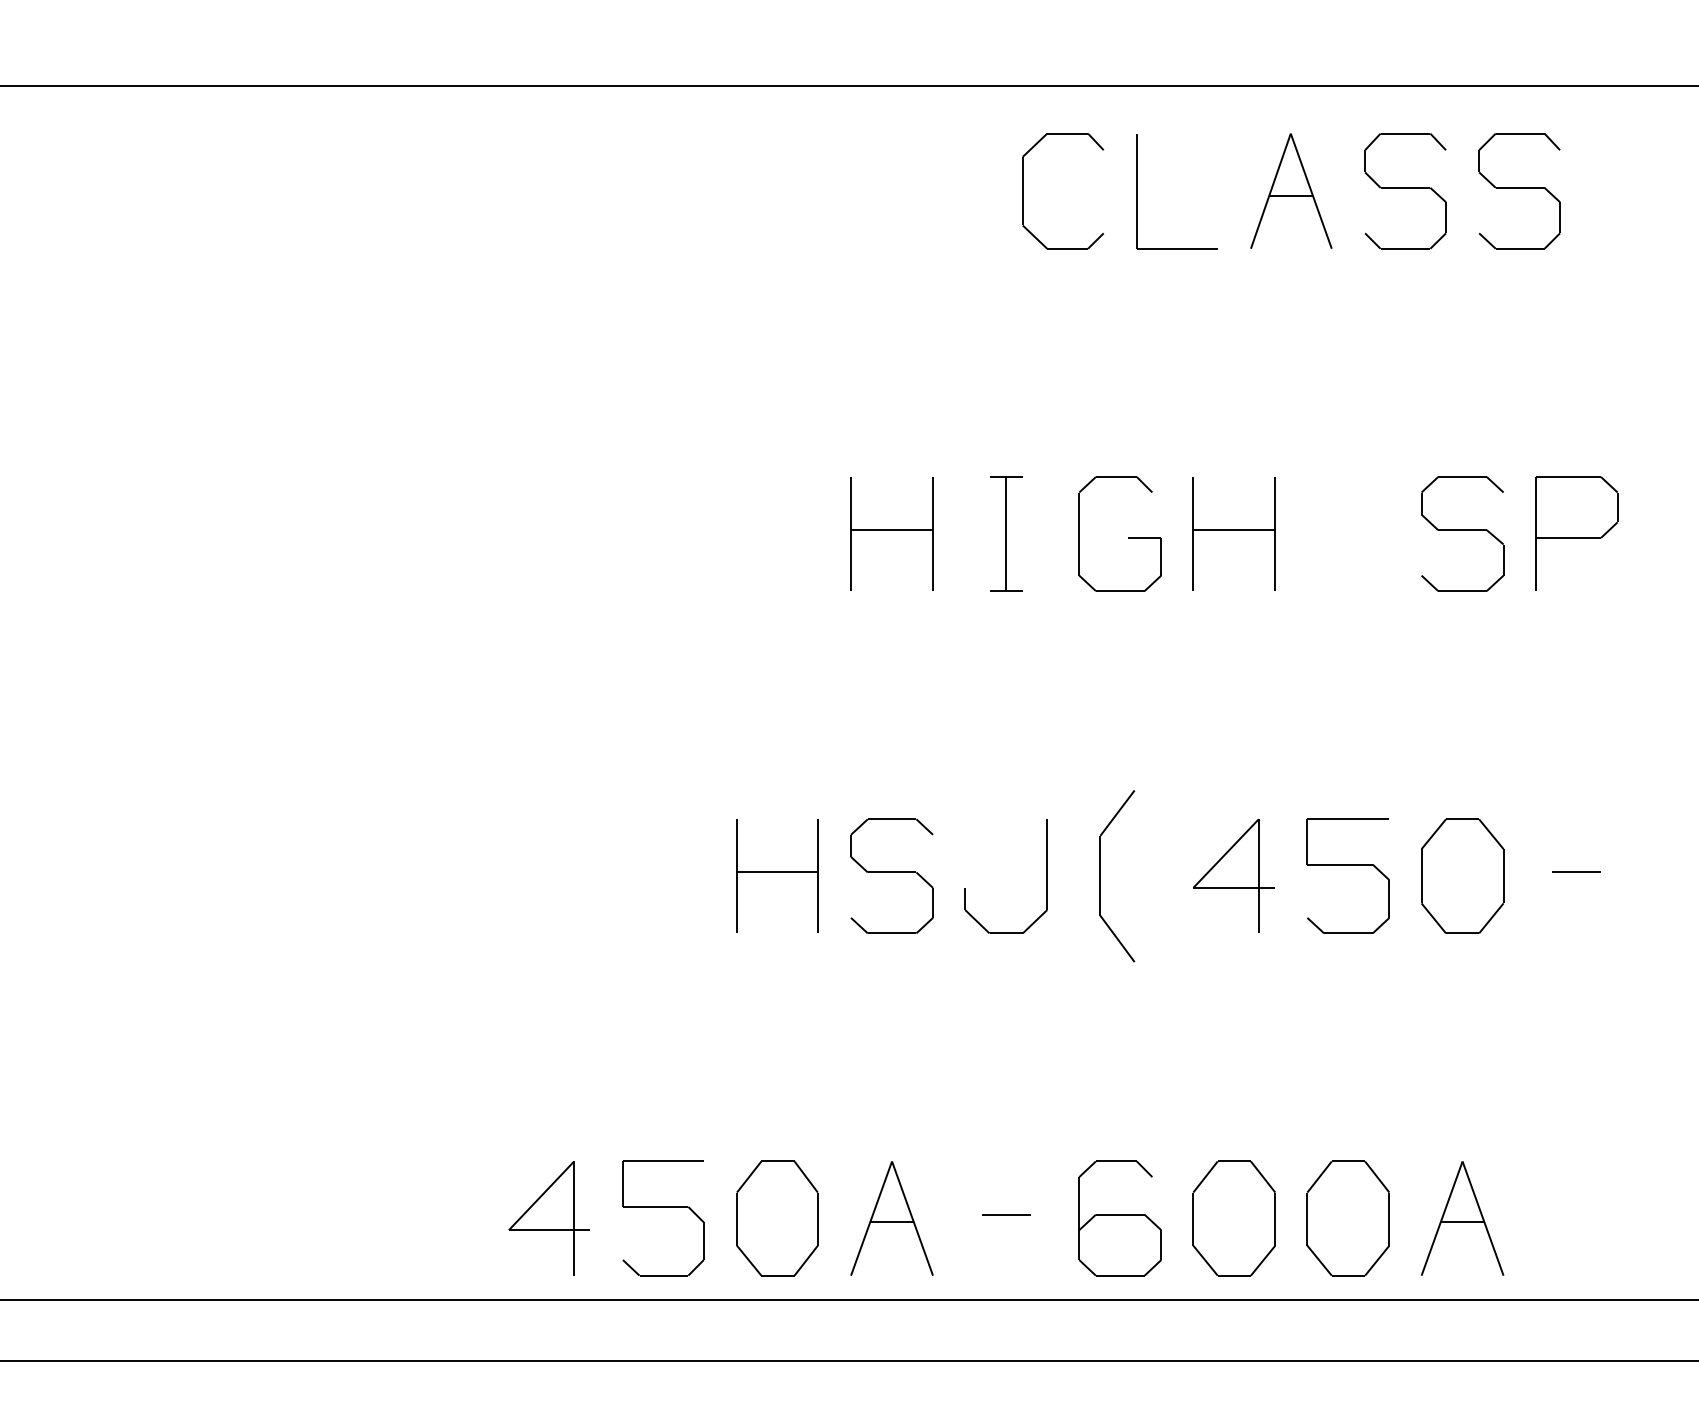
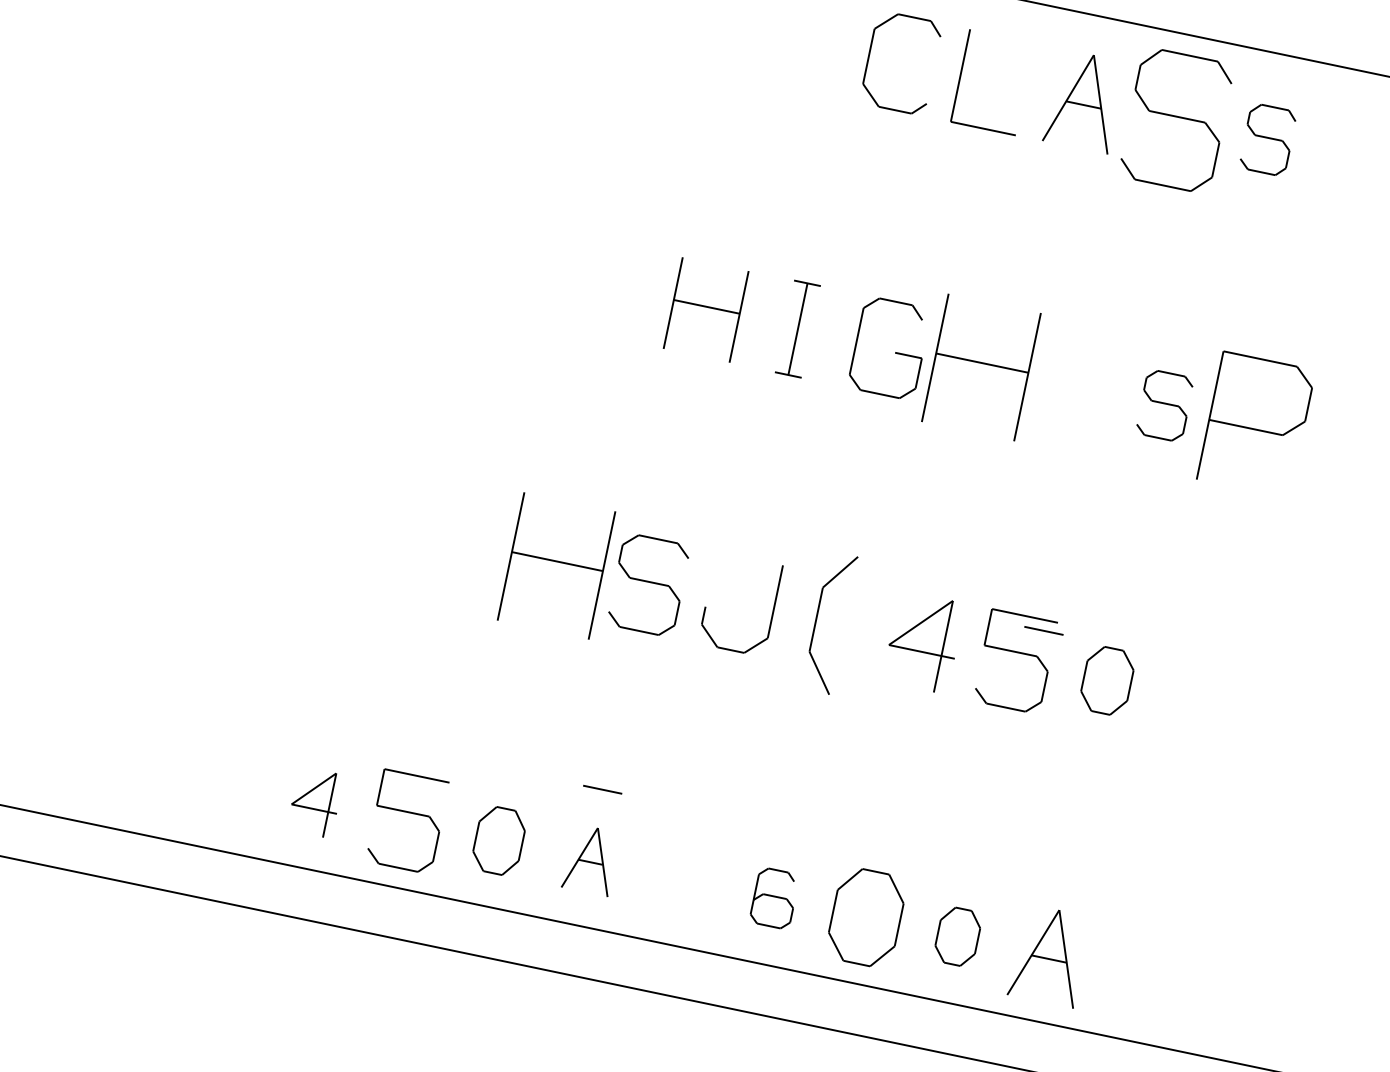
part: (1405, 191) -> (1176, 120), size x1.4
part: (1519, 191) -> (1268, 140), size x0.7
part: (1233, 533) -> (980, 366), size x1.4
part: (1462, 533) -> (1164, 405), size x0.7
part: (1576, 533) -> (1256, 424), size x1.4
line: (1576, 871) -> (1043, 630), moved
part: (777, 875) -> (556, 565), size x1.4
part: (1462, 875) -> (1107, 680), size x0.7
line: (1006, 1214) -> (603, 789), moved
part: (548, 1218) -> (315, 802), size x0.7
part: (777, 1218) -> (499, 840), size x0.7
part: (891, 1218) -> (590, 860), size x0.7
part: (1119, 1218) -> (774, 898), size x0.6
part: (1347, 1218) -> (957, 936), size x0.6

